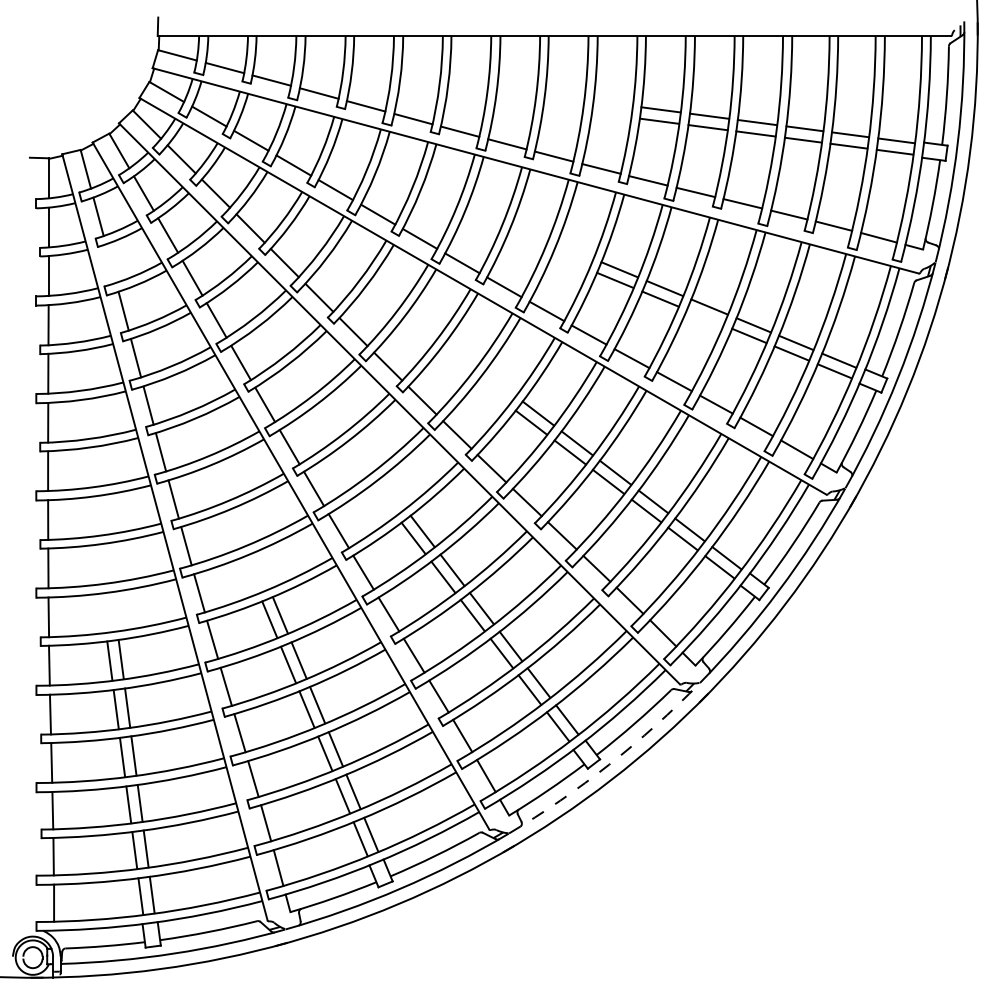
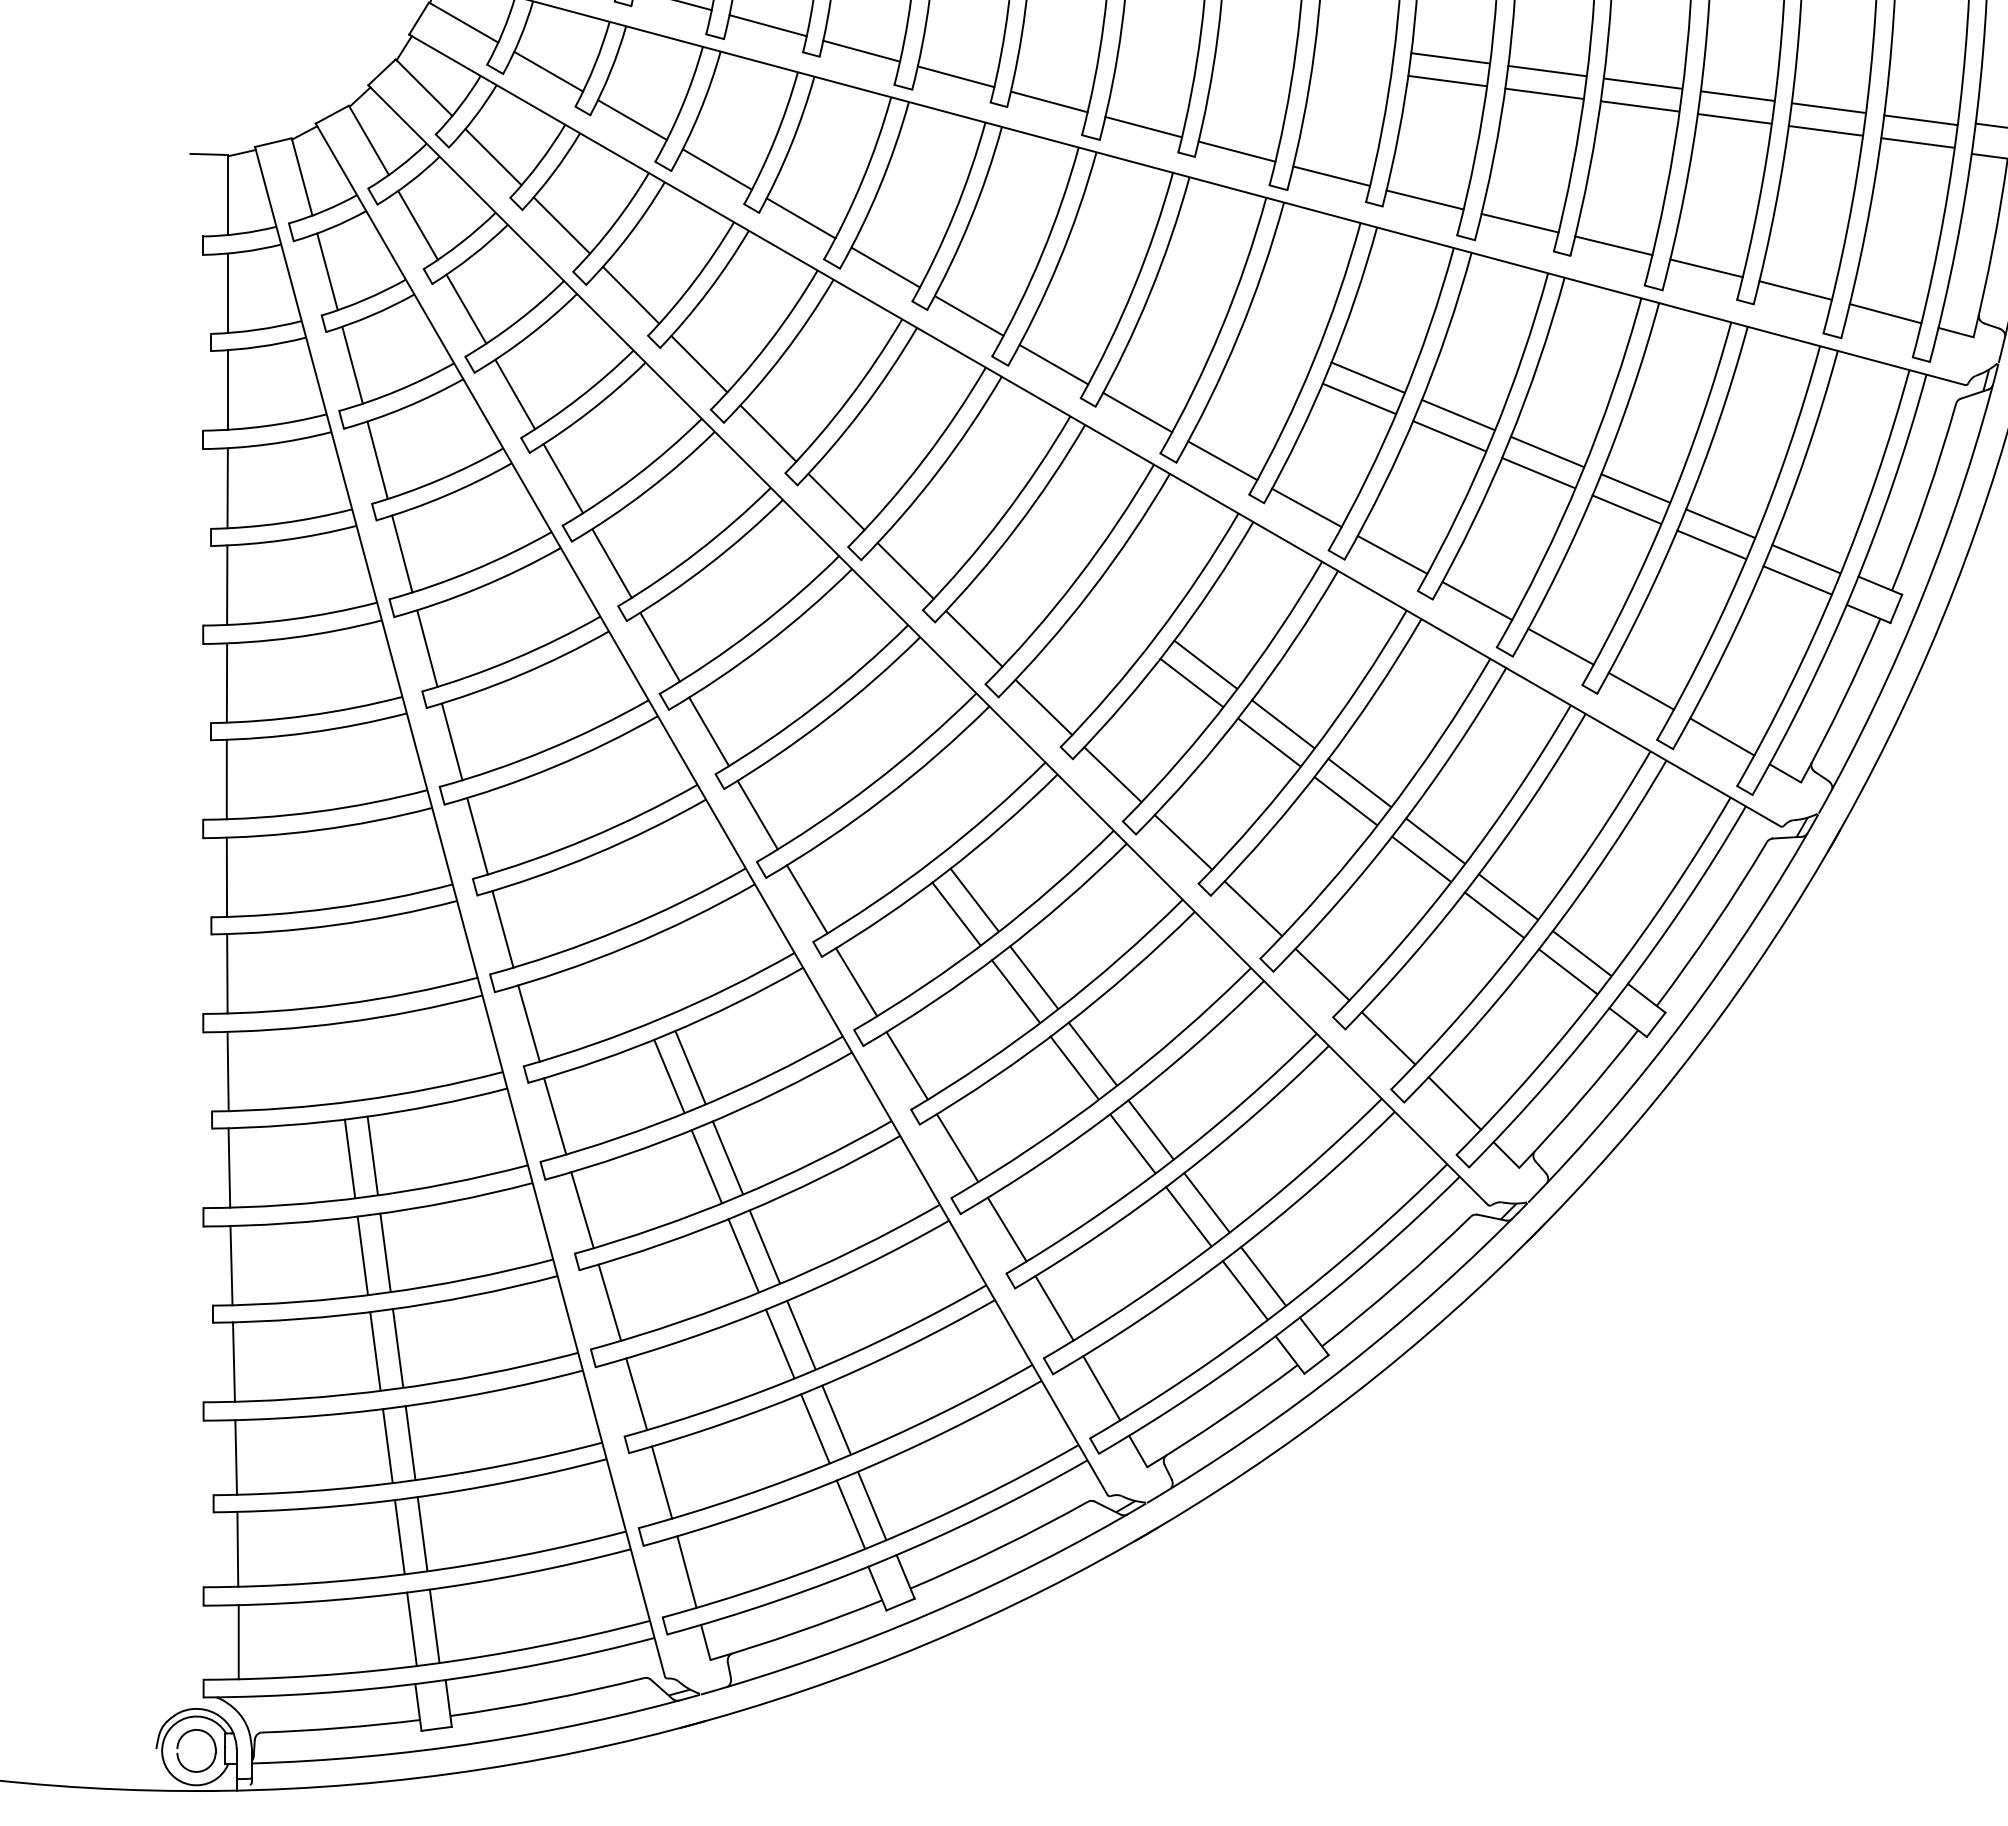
line: (110, 263) -> (351, 365), added
line: (704, 317) -> (1537, 472), added
arc: (609, 764) -> (1347, 1365), dashed -> solid

